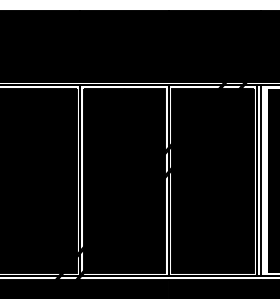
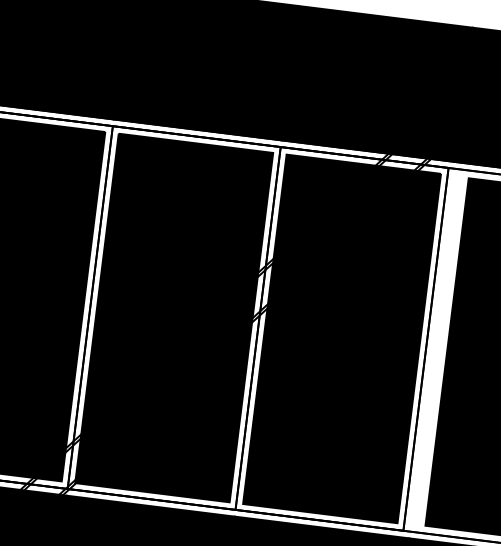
line: (260, 180) -> (432, 349), removed

